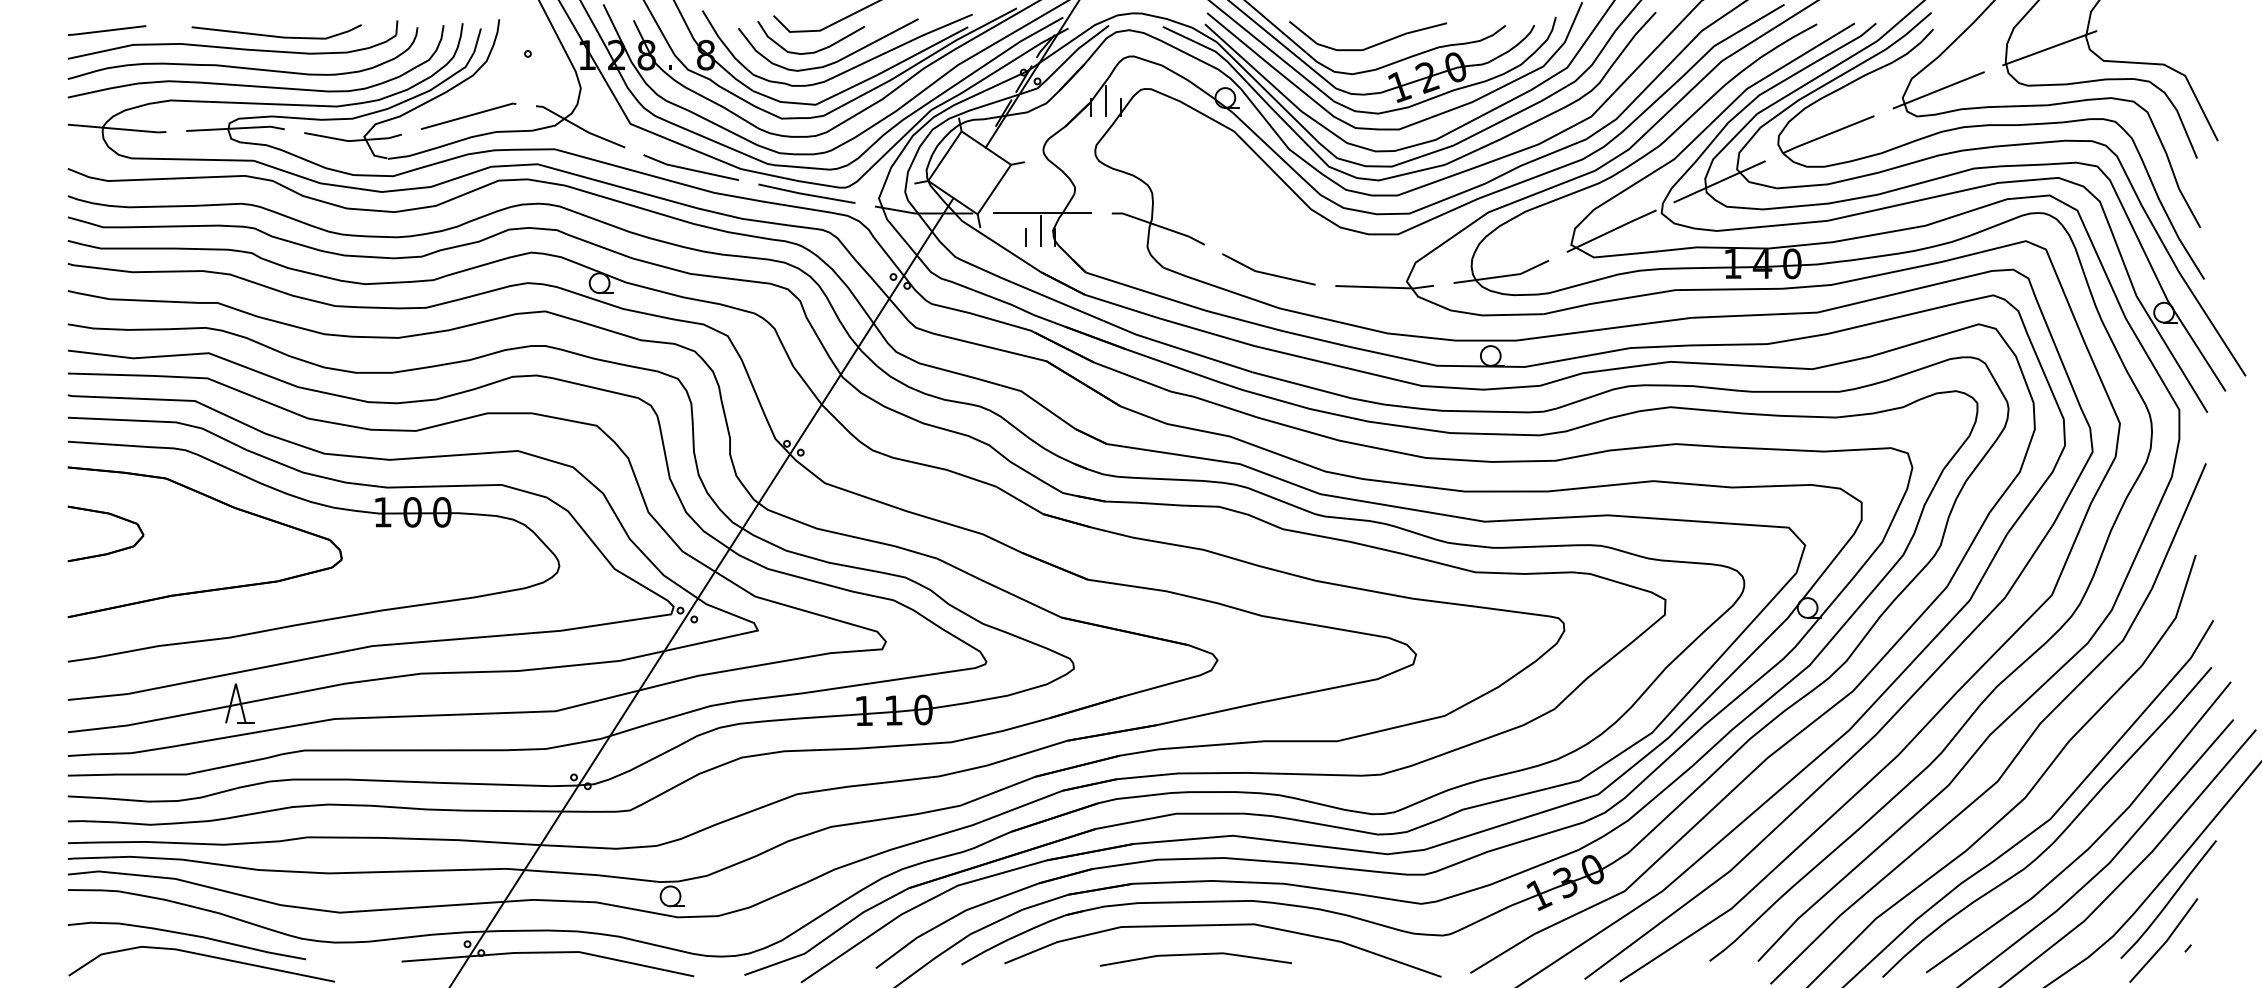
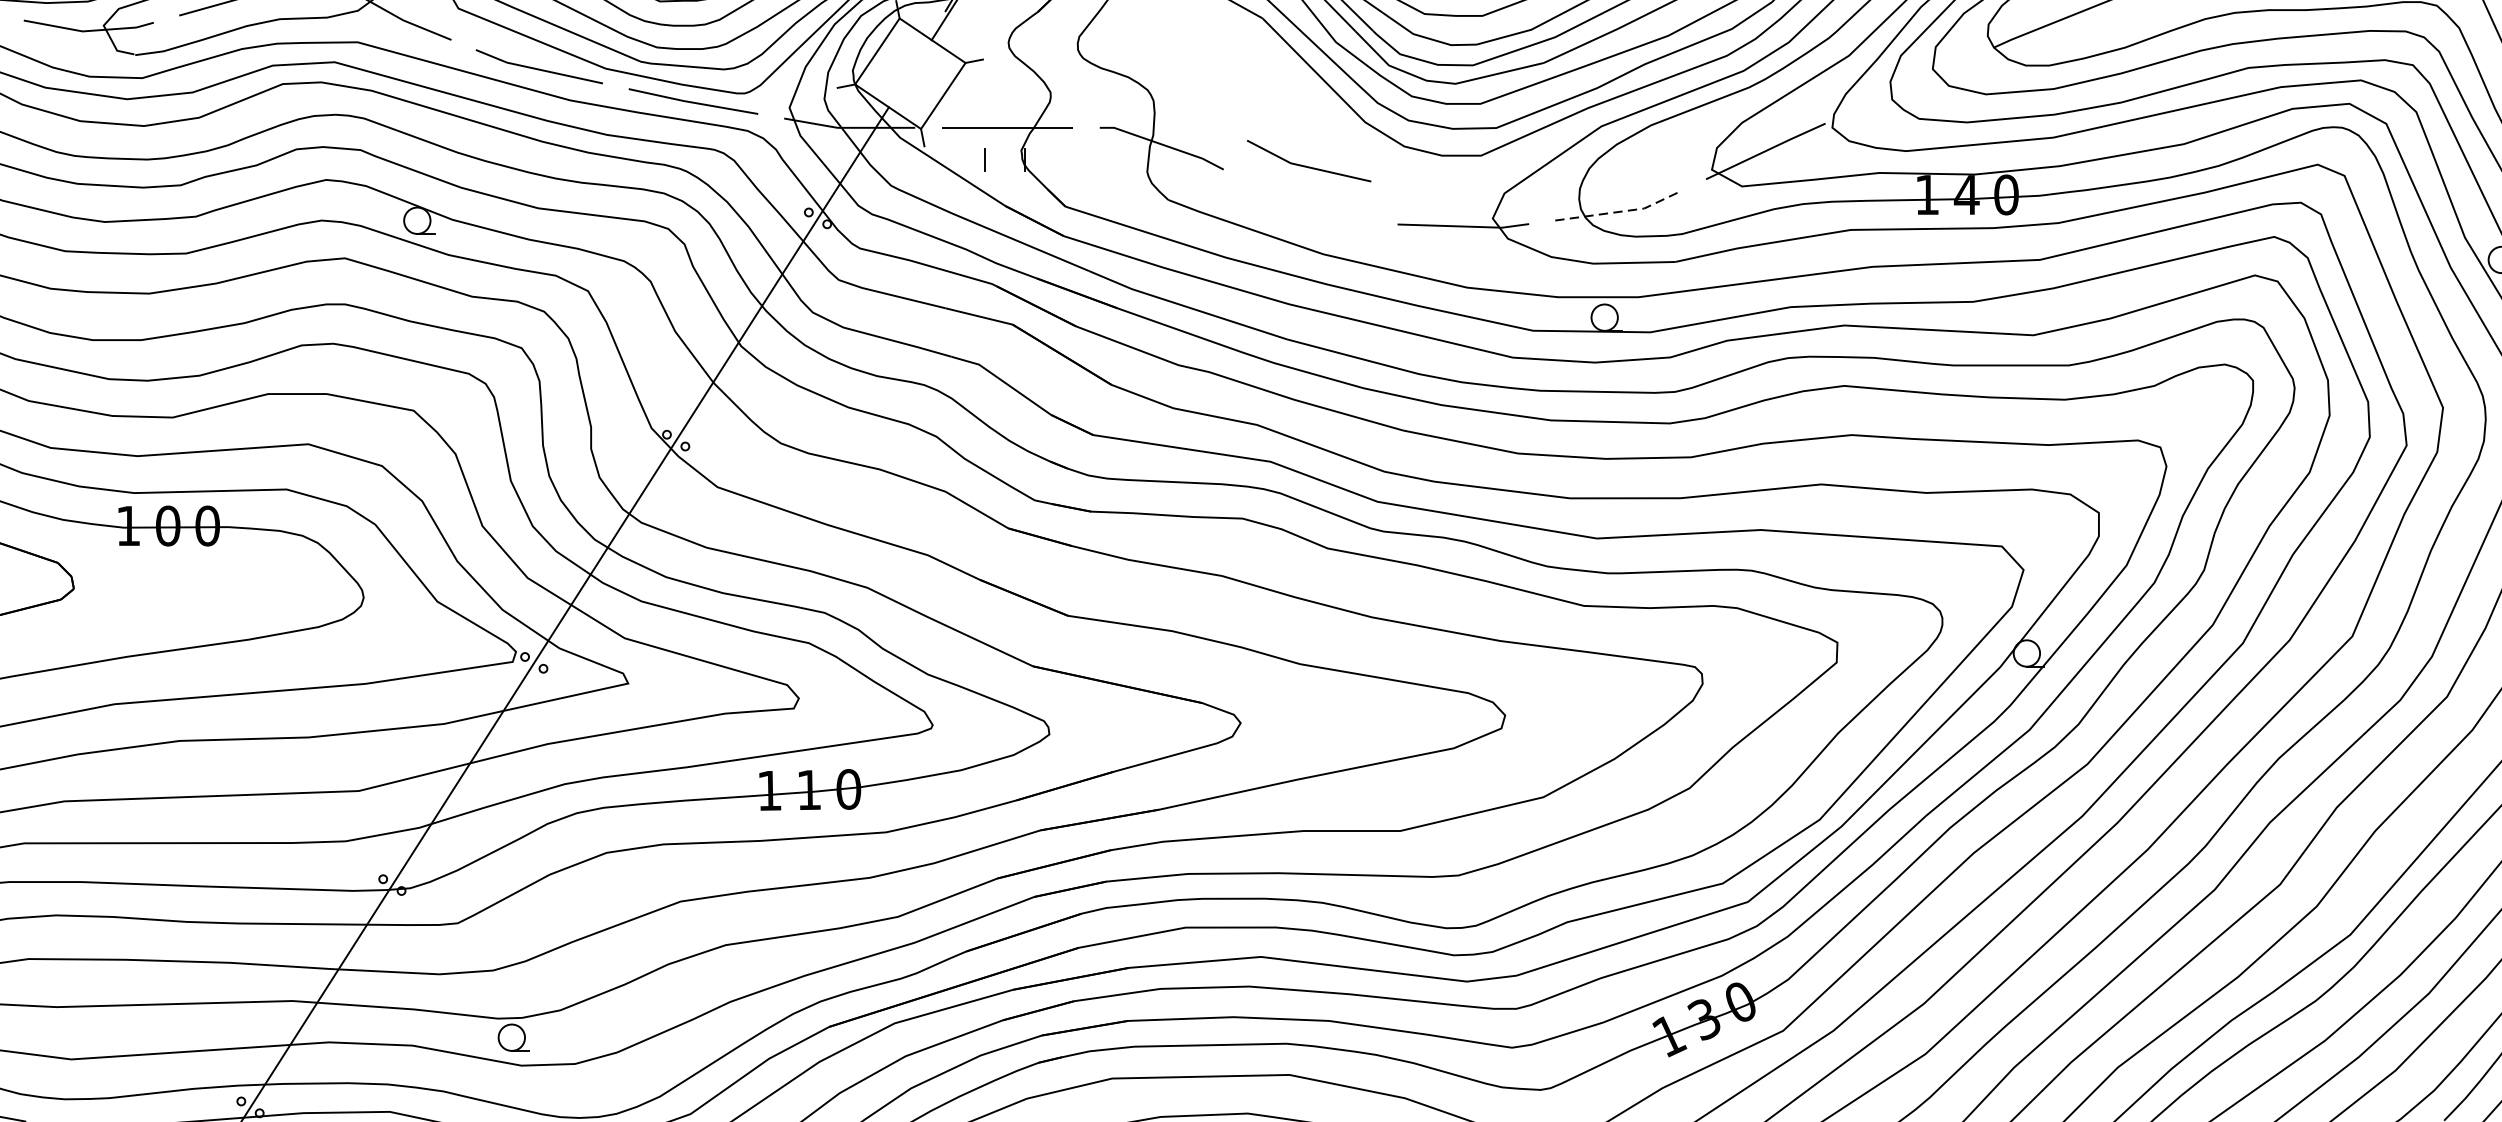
line: (1719, 181) -> (1909, 85), removed
line: (1040, 230) -> (1004, 150), removed
line: (1266, 272) -> (1305, 165), moved
line: (1503, 276) -> (1621, 211), solid -> dashed

